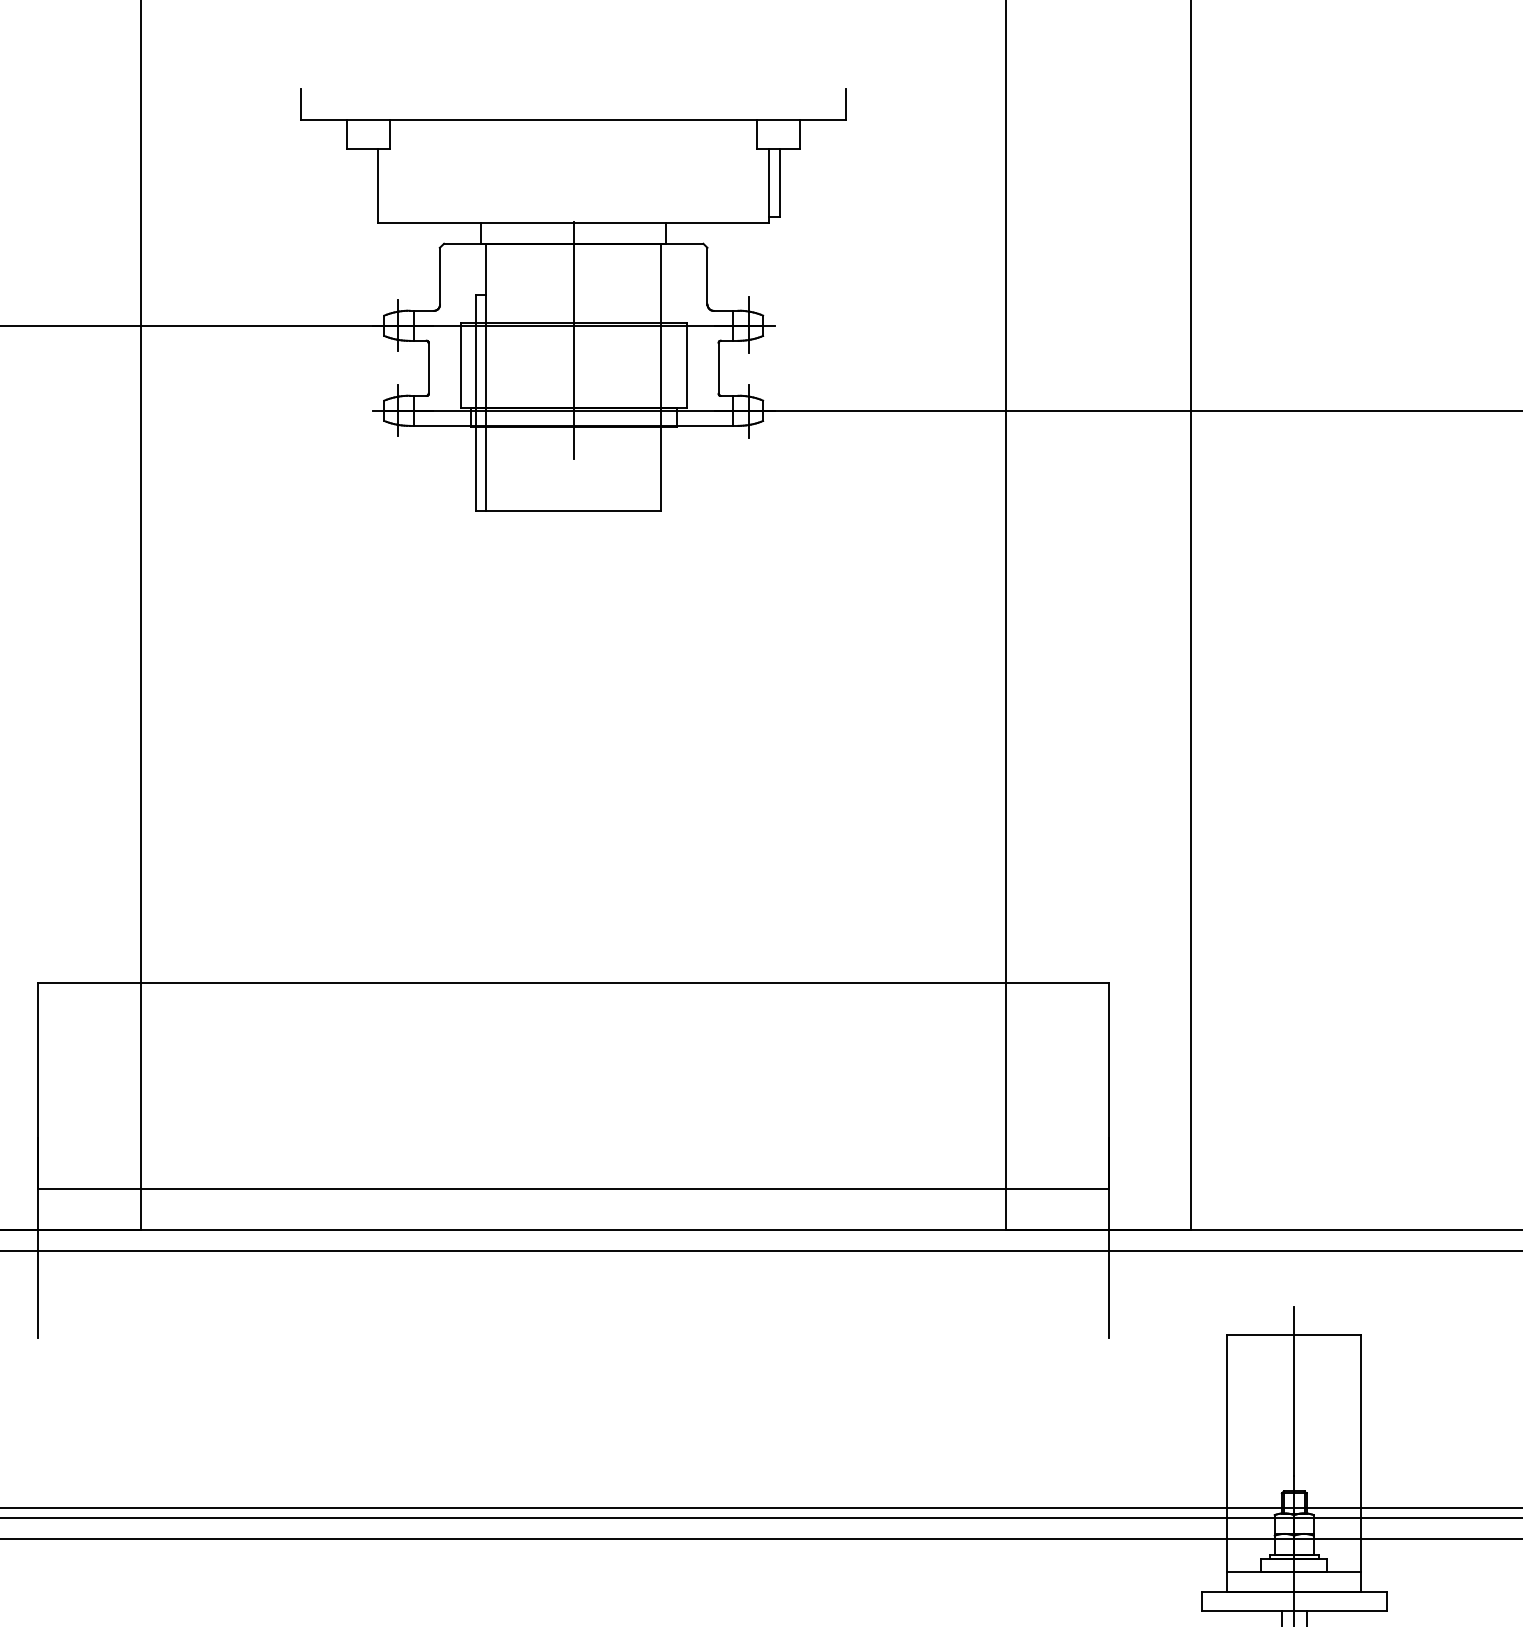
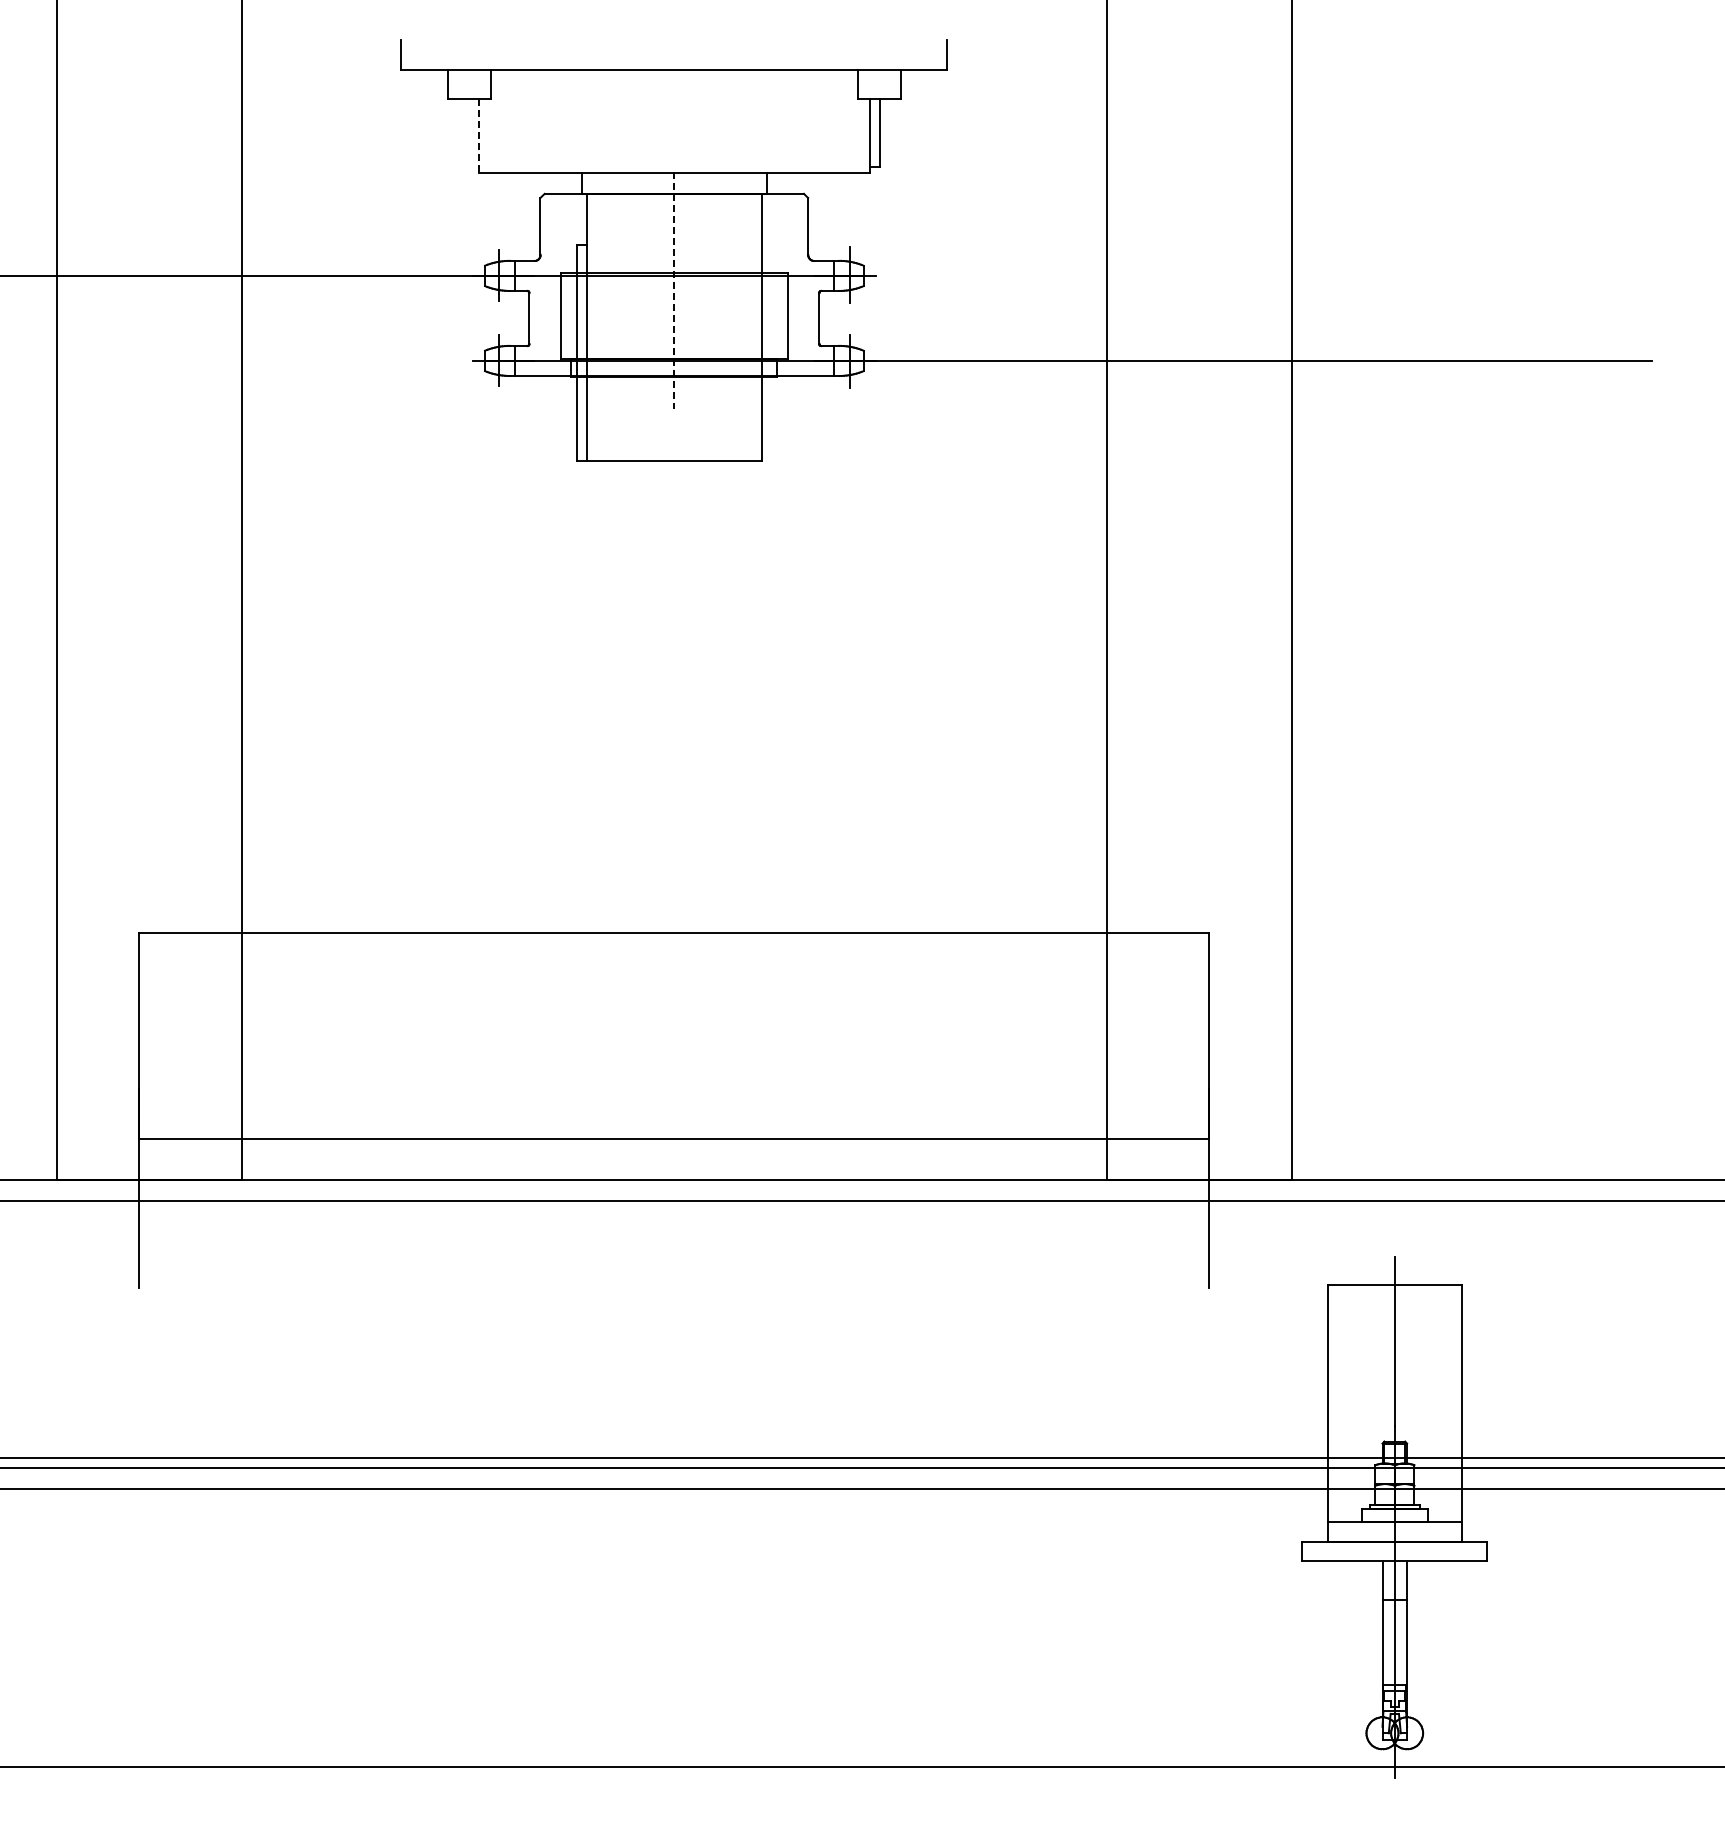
line: (377, 186) -> (478, 136), solid -> dashed
line: (573, 340) -> (674, 290), solid -> dashed

